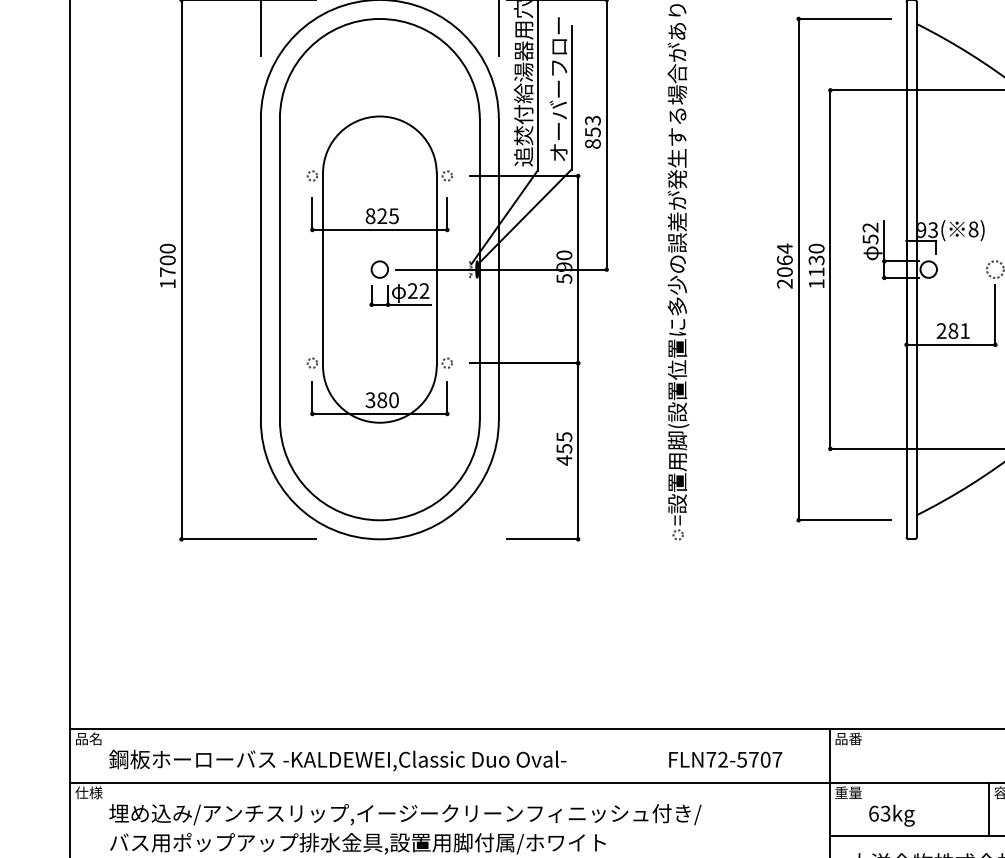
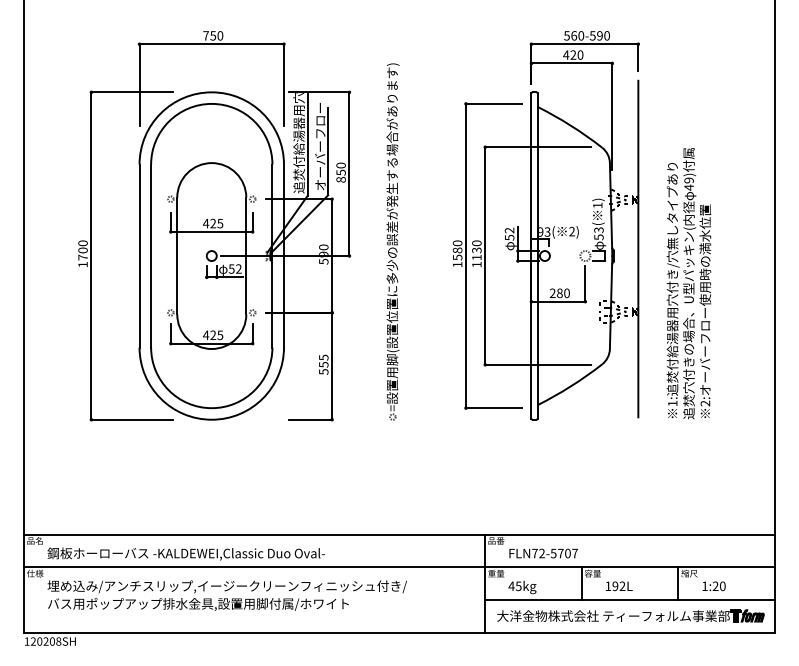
text: (591, 120) -> (340, 165), 853 -> 850
text: (369, 216) -> (205, 223), 825 -> 425
text: (974, 229) -> (572, 231), 8) -> 2)
text: (784, 265) -> (457, 253), 2064 -> 1580
text: (412, 290) -> (231, 268), 22 -> 52
text: (964, 331) -> (566, 293), 281 -> 280
text: (382, 400) -> (213, 335), 380 -> 425
text: (563, 459) -> (323, 371), 455 -> 555
text: (725, 759) -> (543, 553), moved
text: (878, 814) -> (514, 586), 63kg -> 45kg

